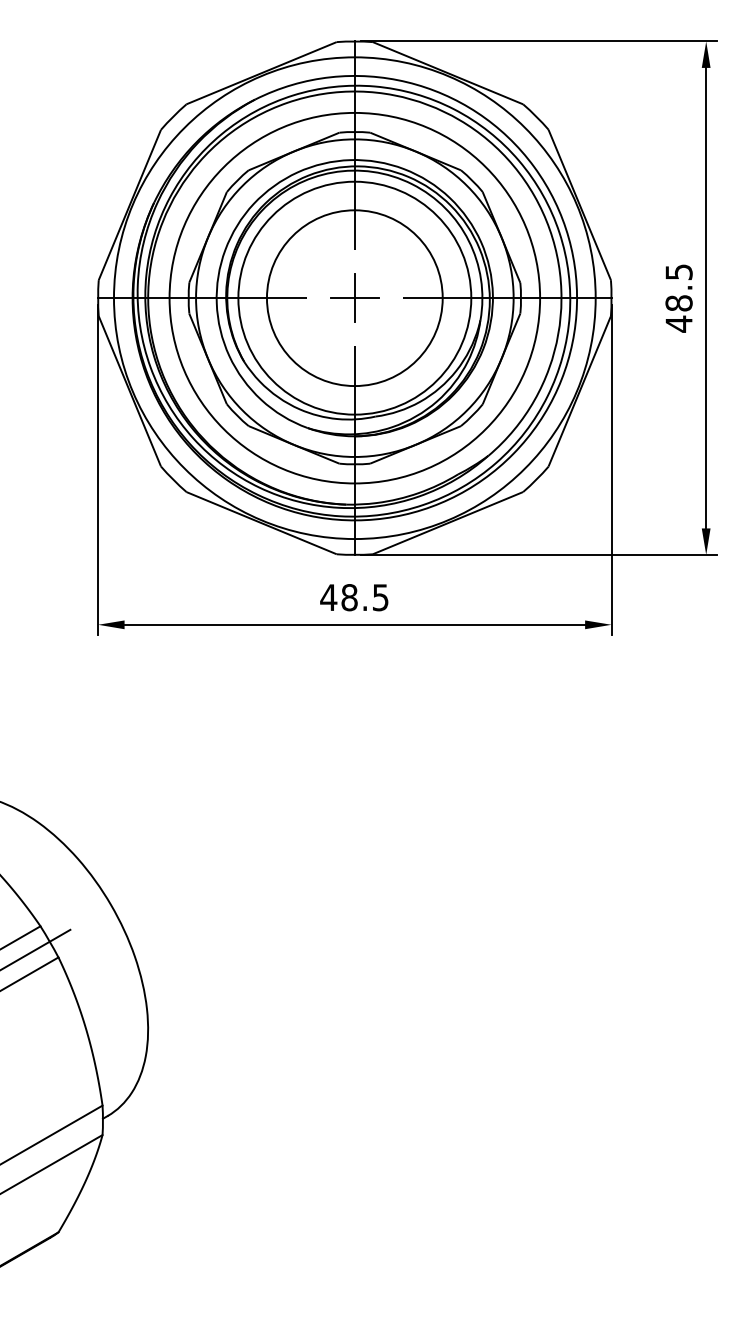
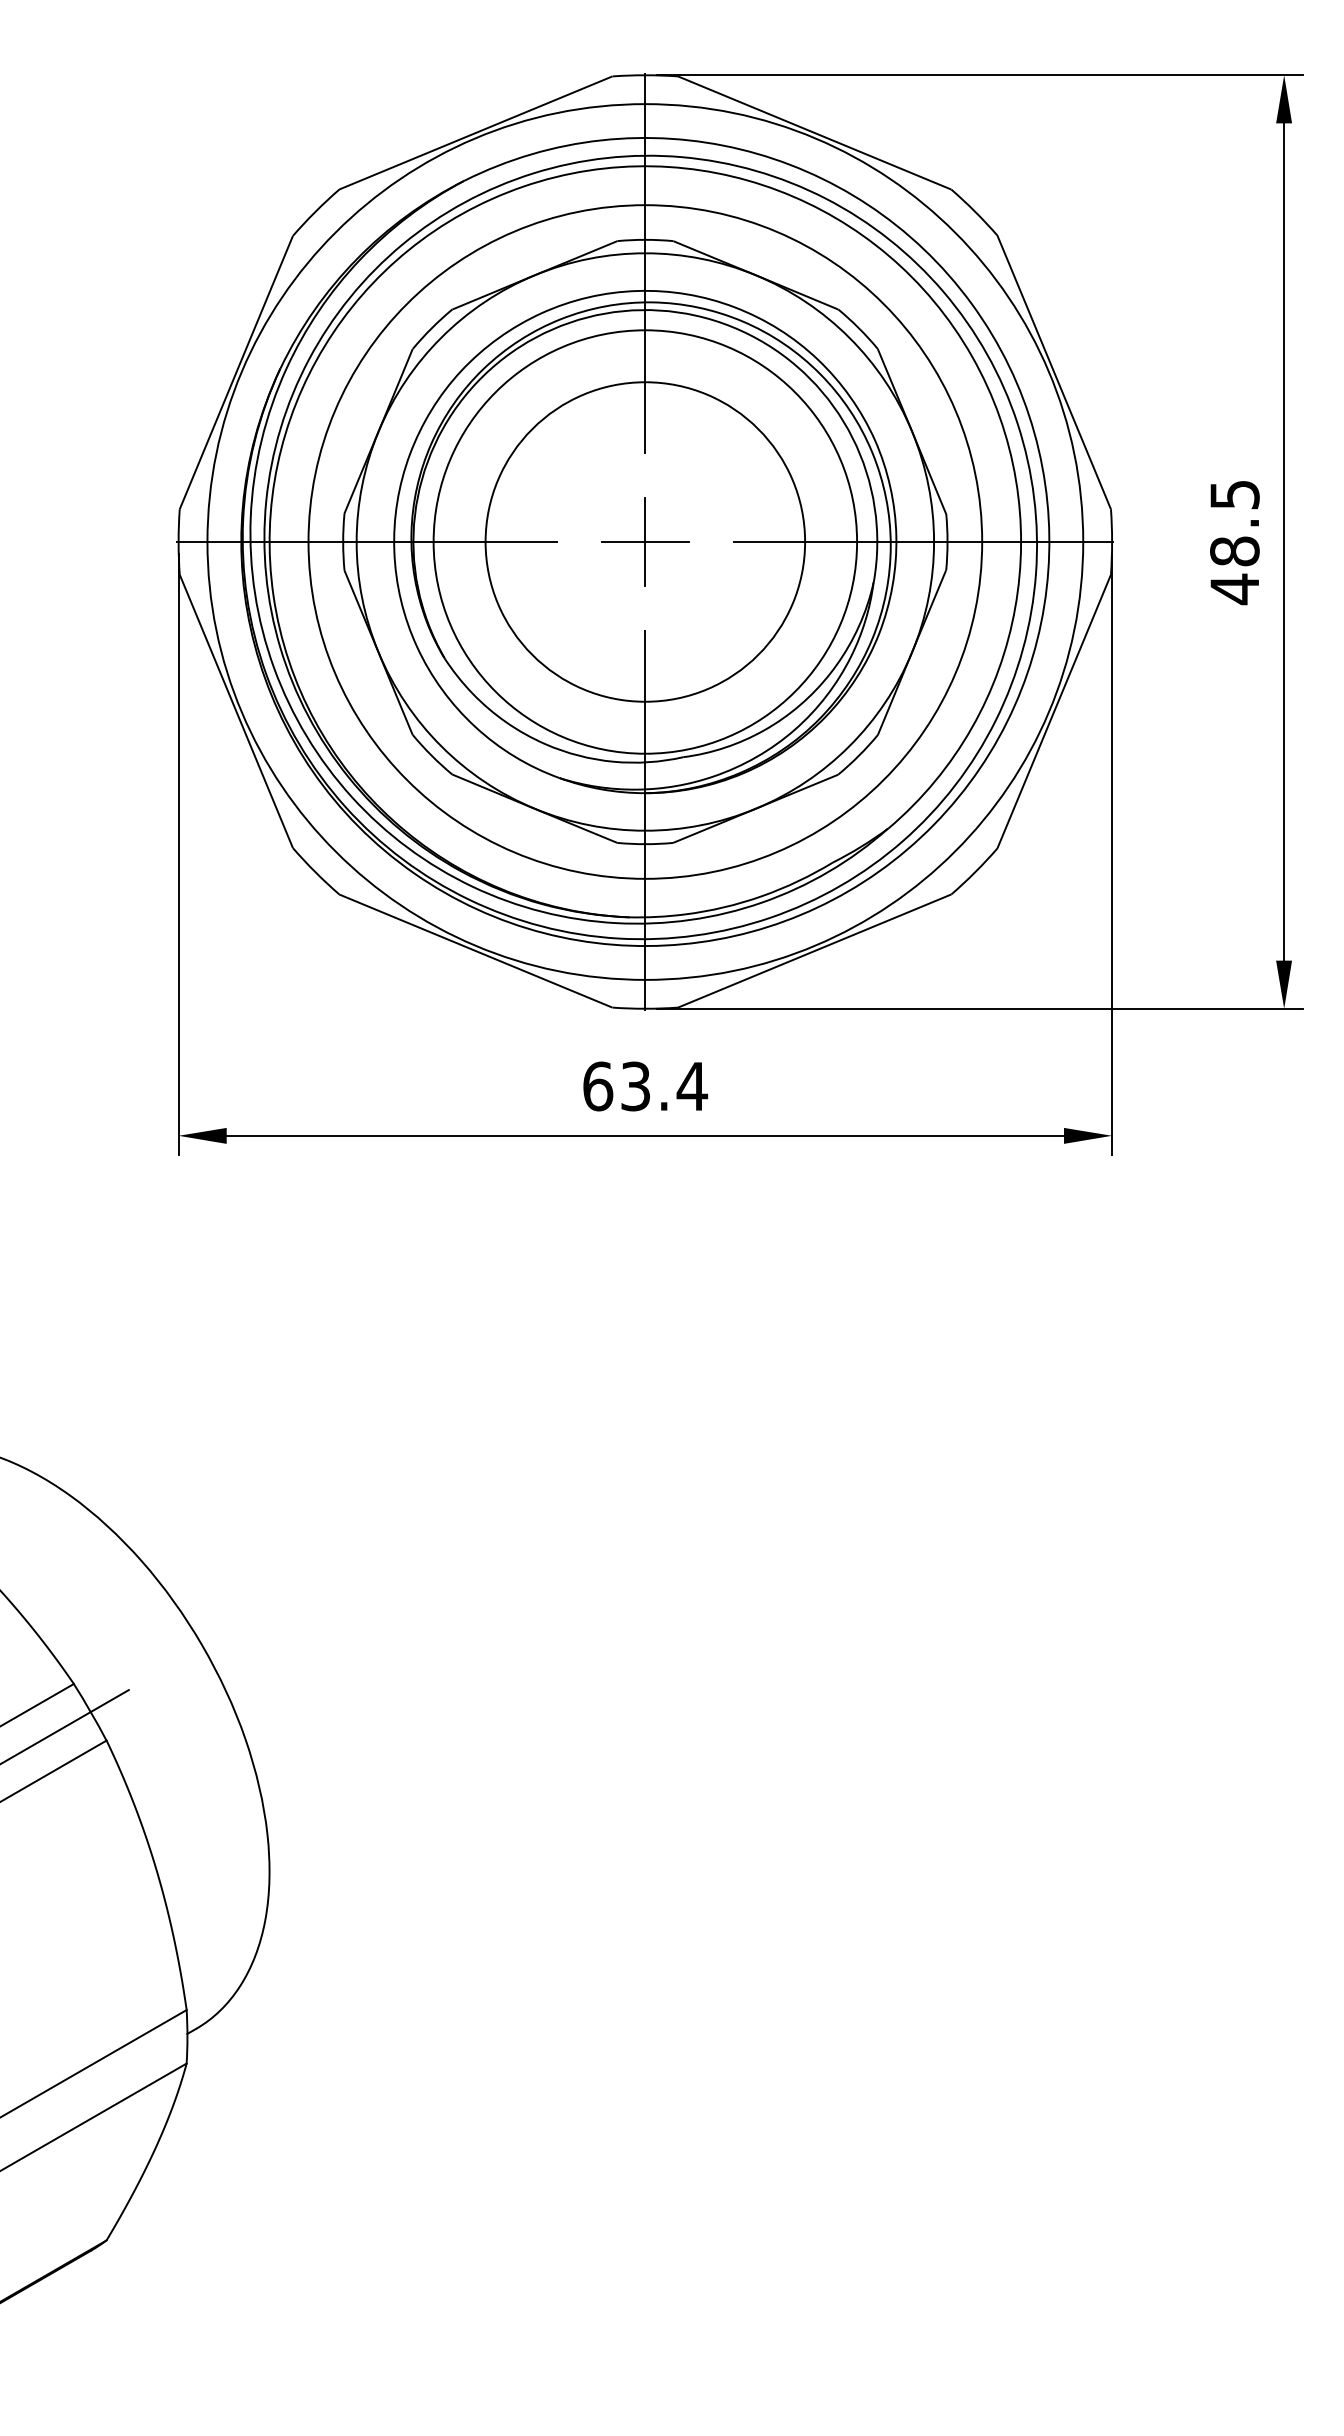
text: (354, 597) -> (644, 1086), 48.5 -> 63.4

